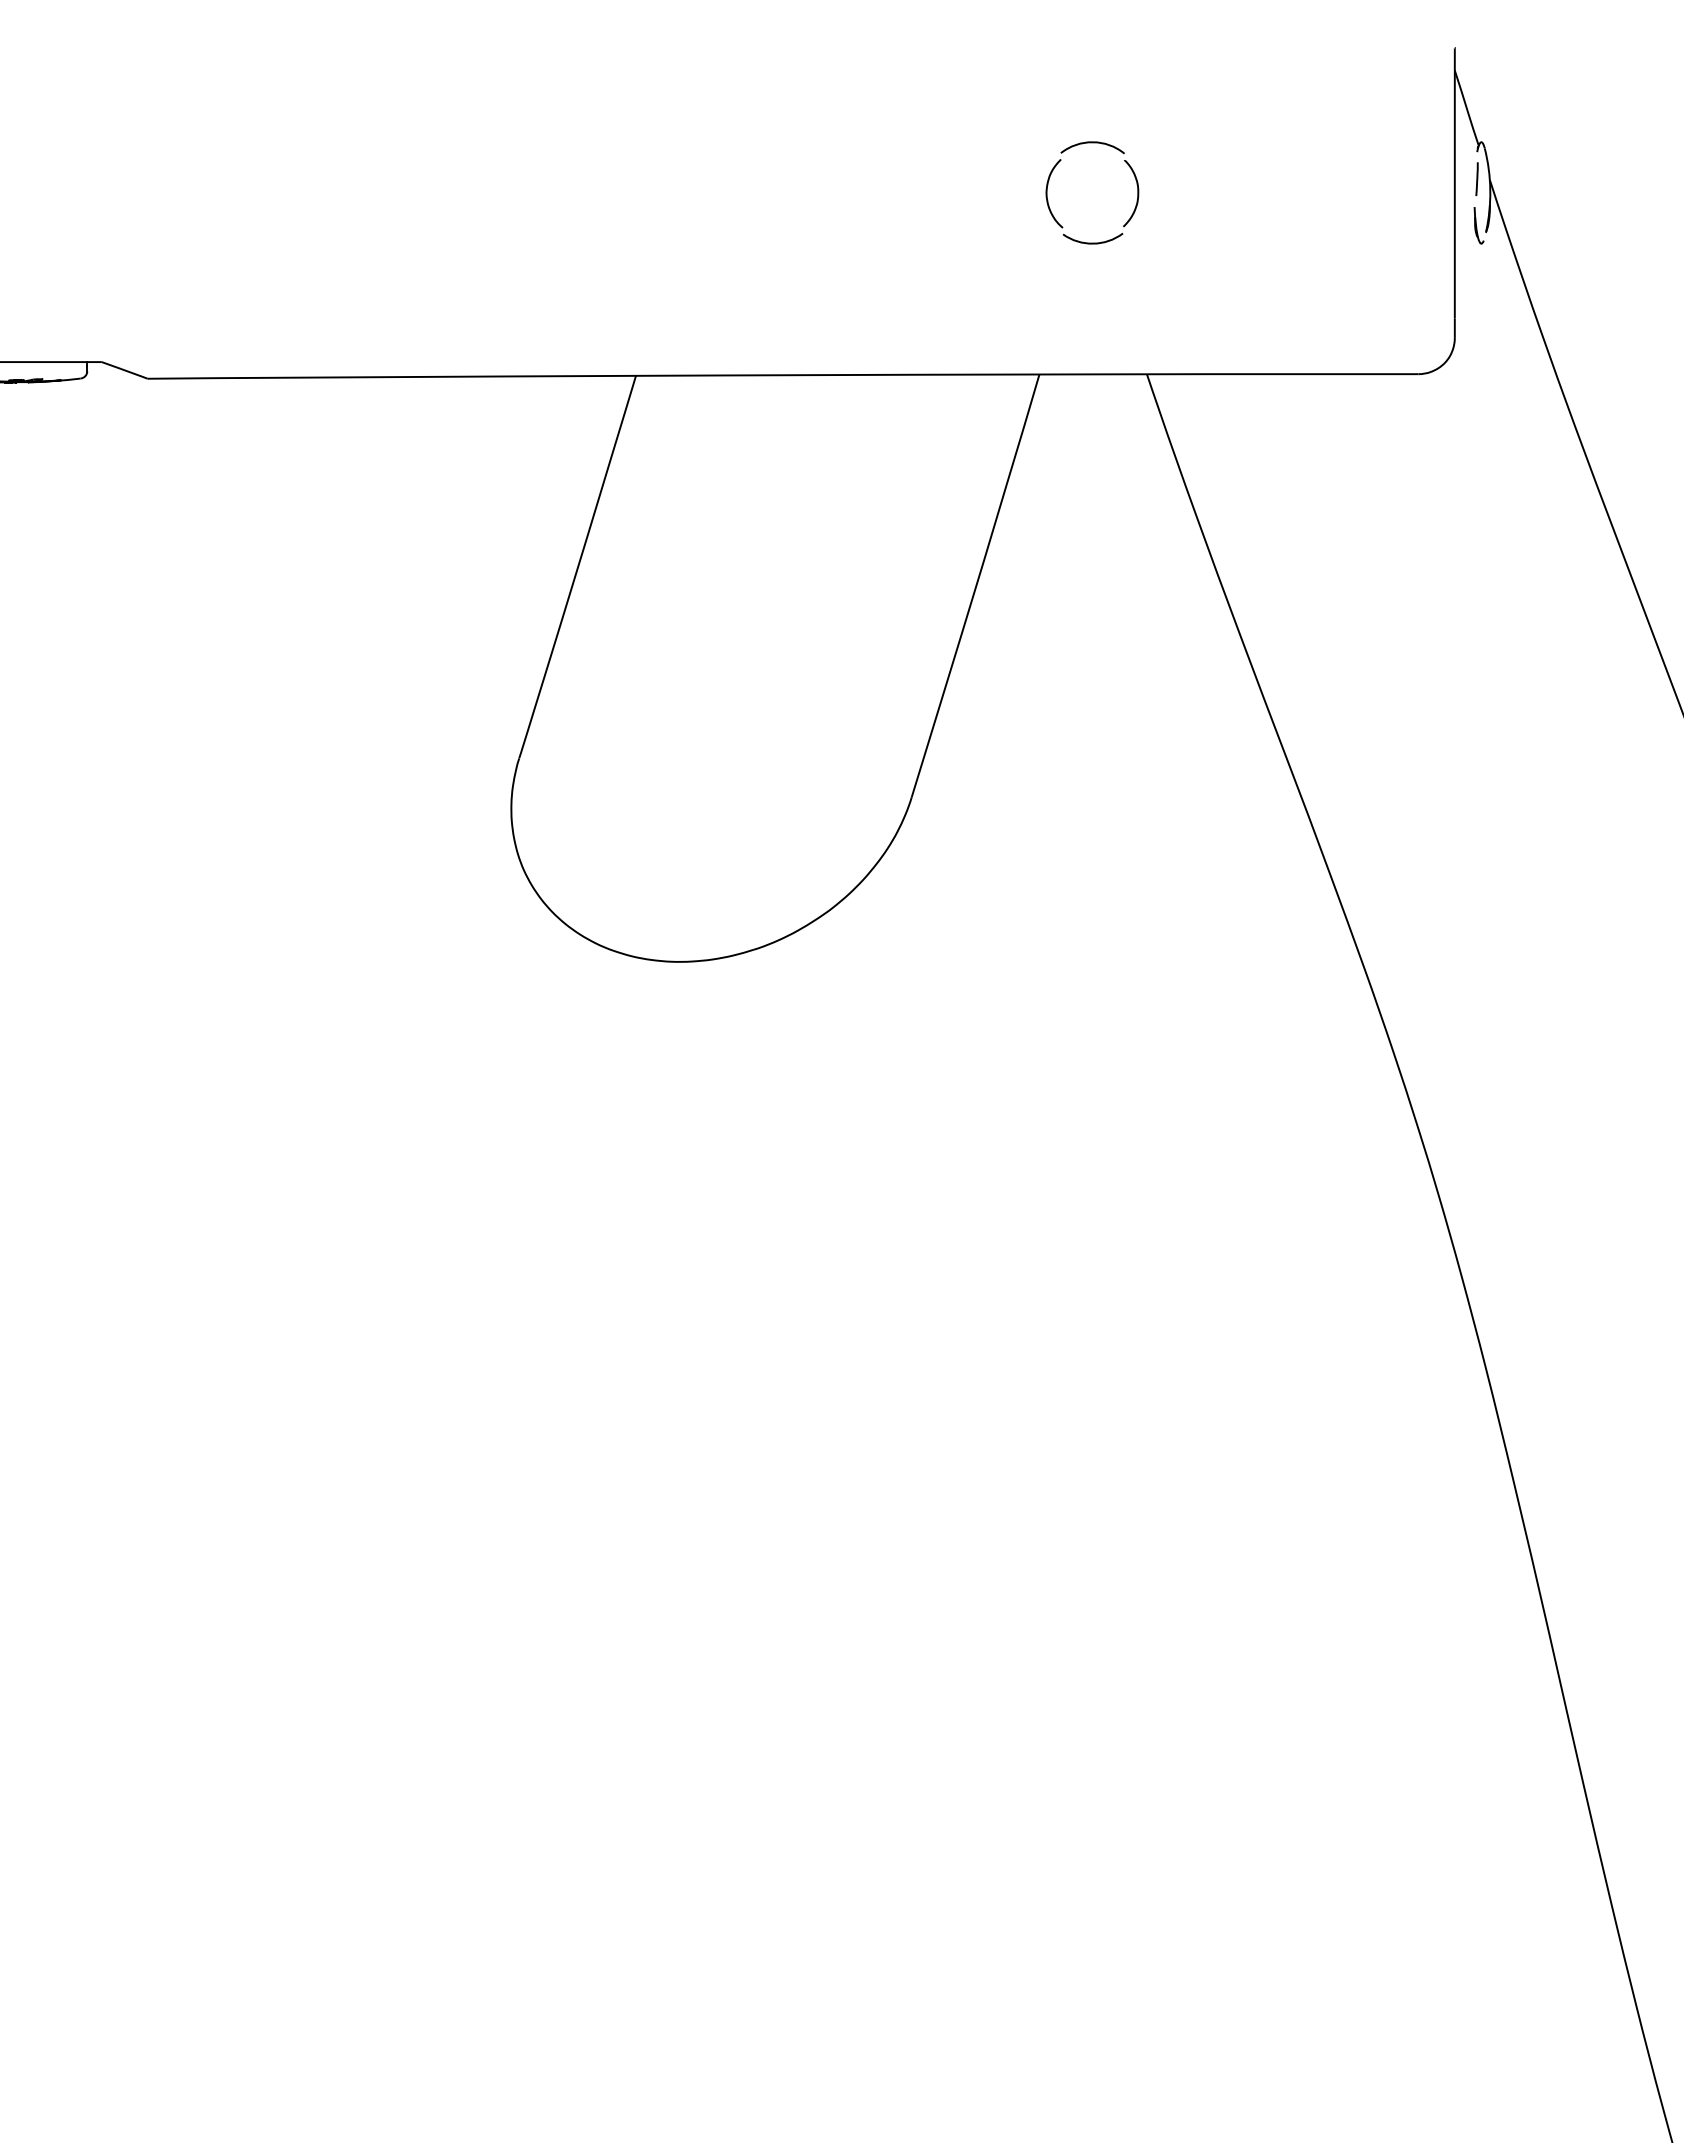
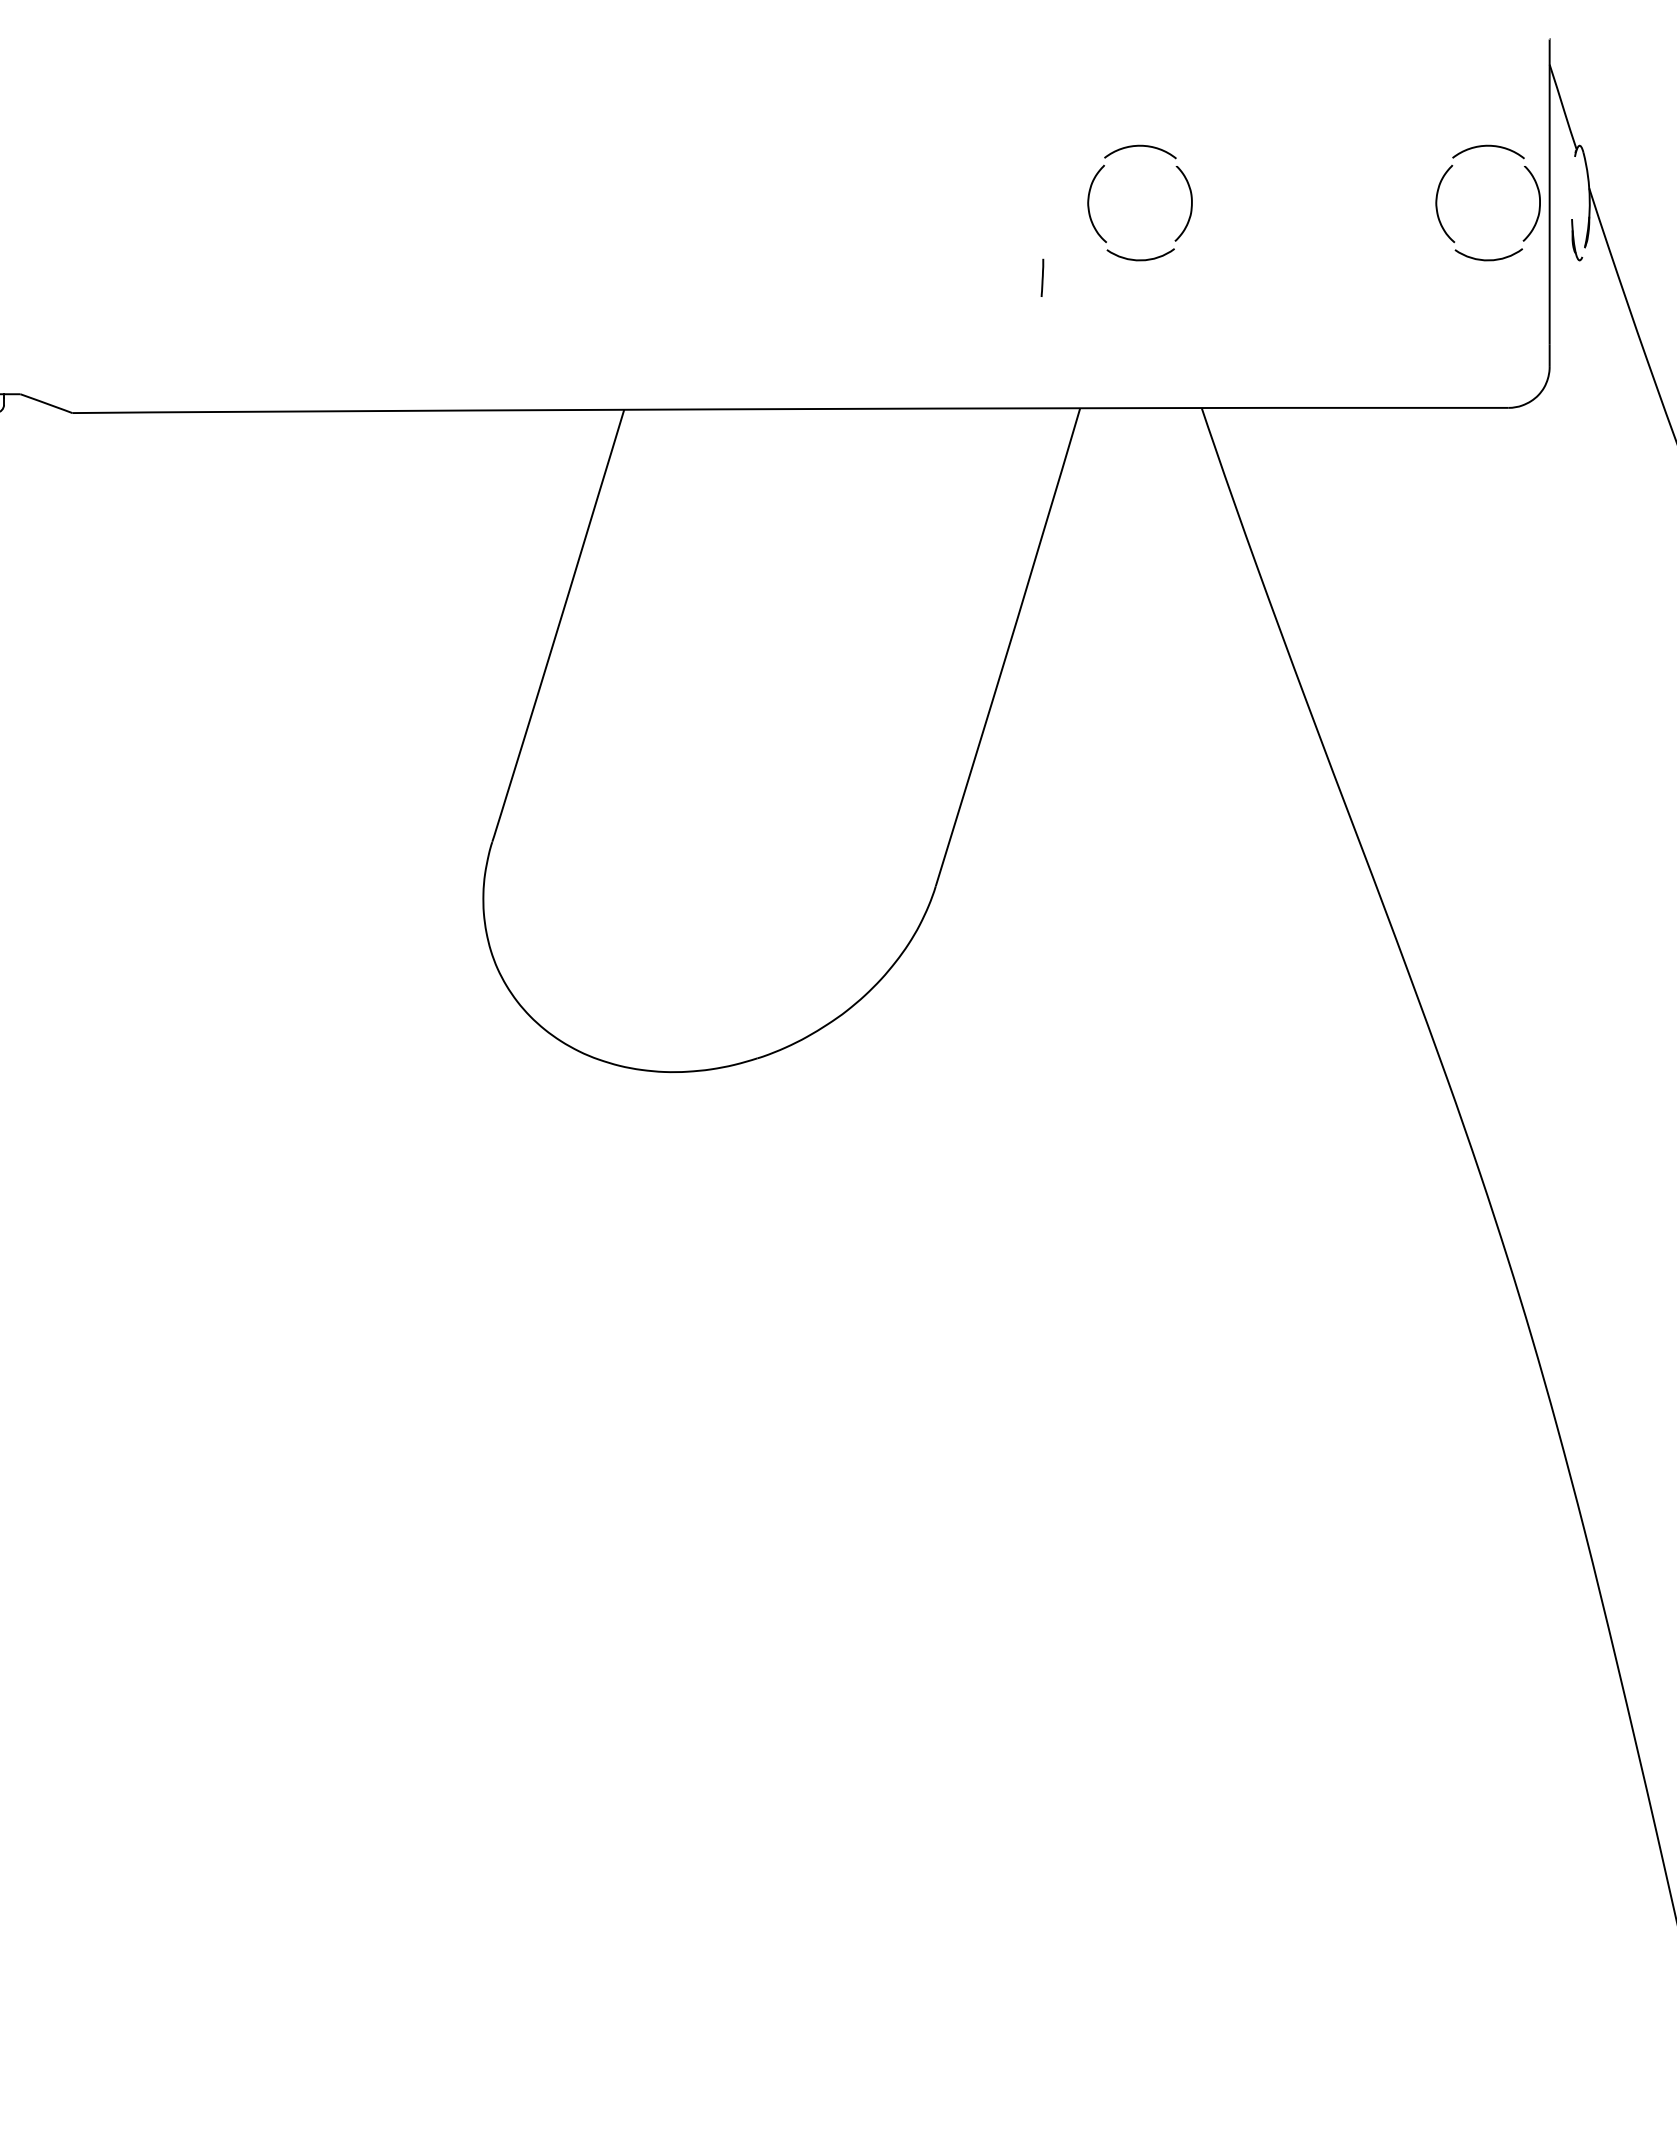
part: (1364, 166) -> (1447, 173), added
line: (1476, 178) -> (1041, 277), moved

